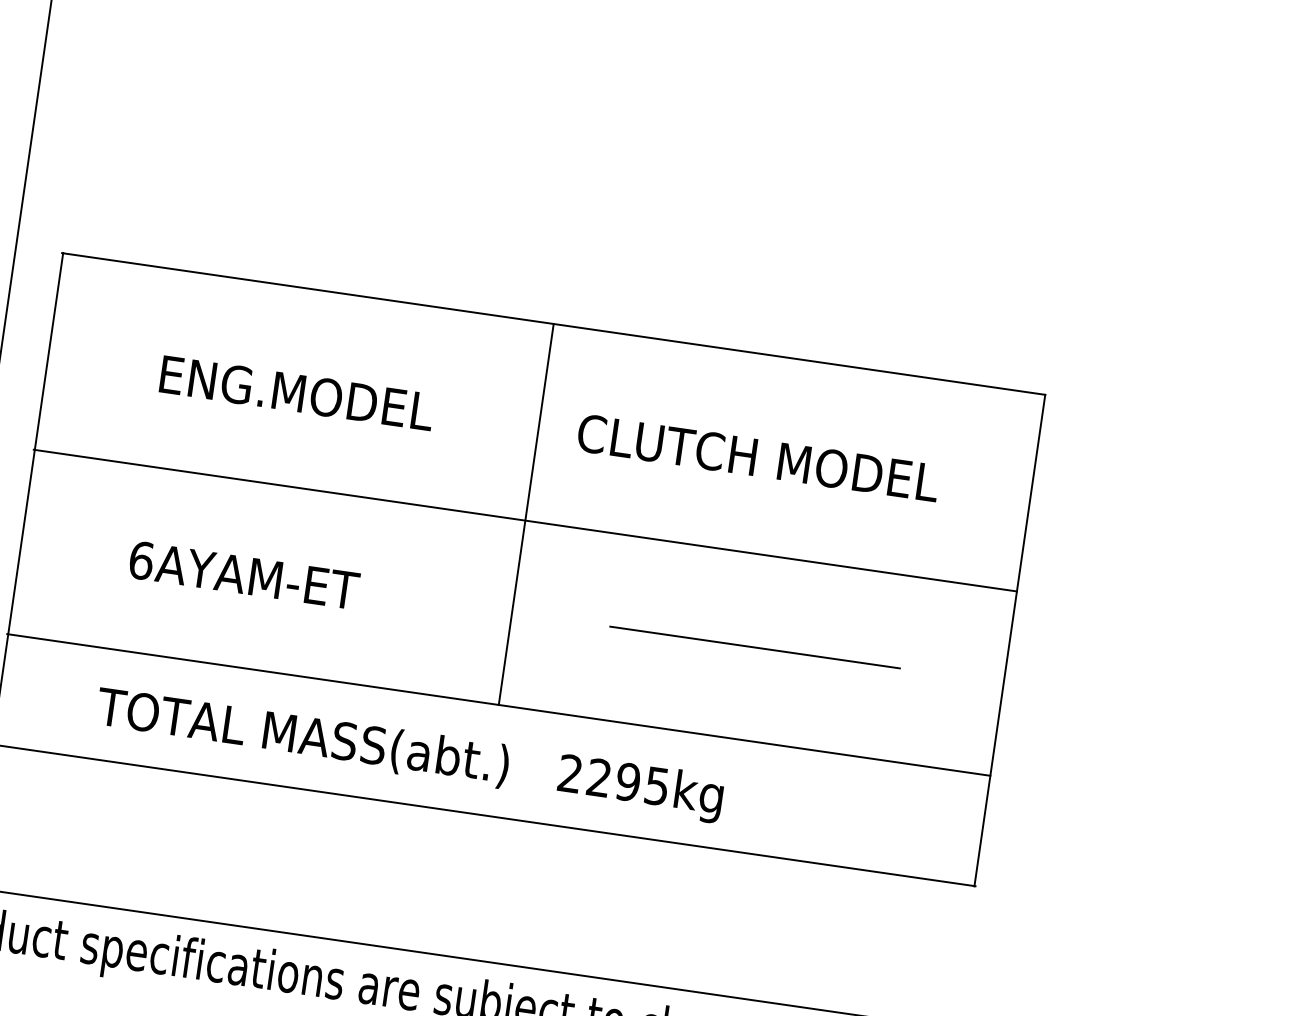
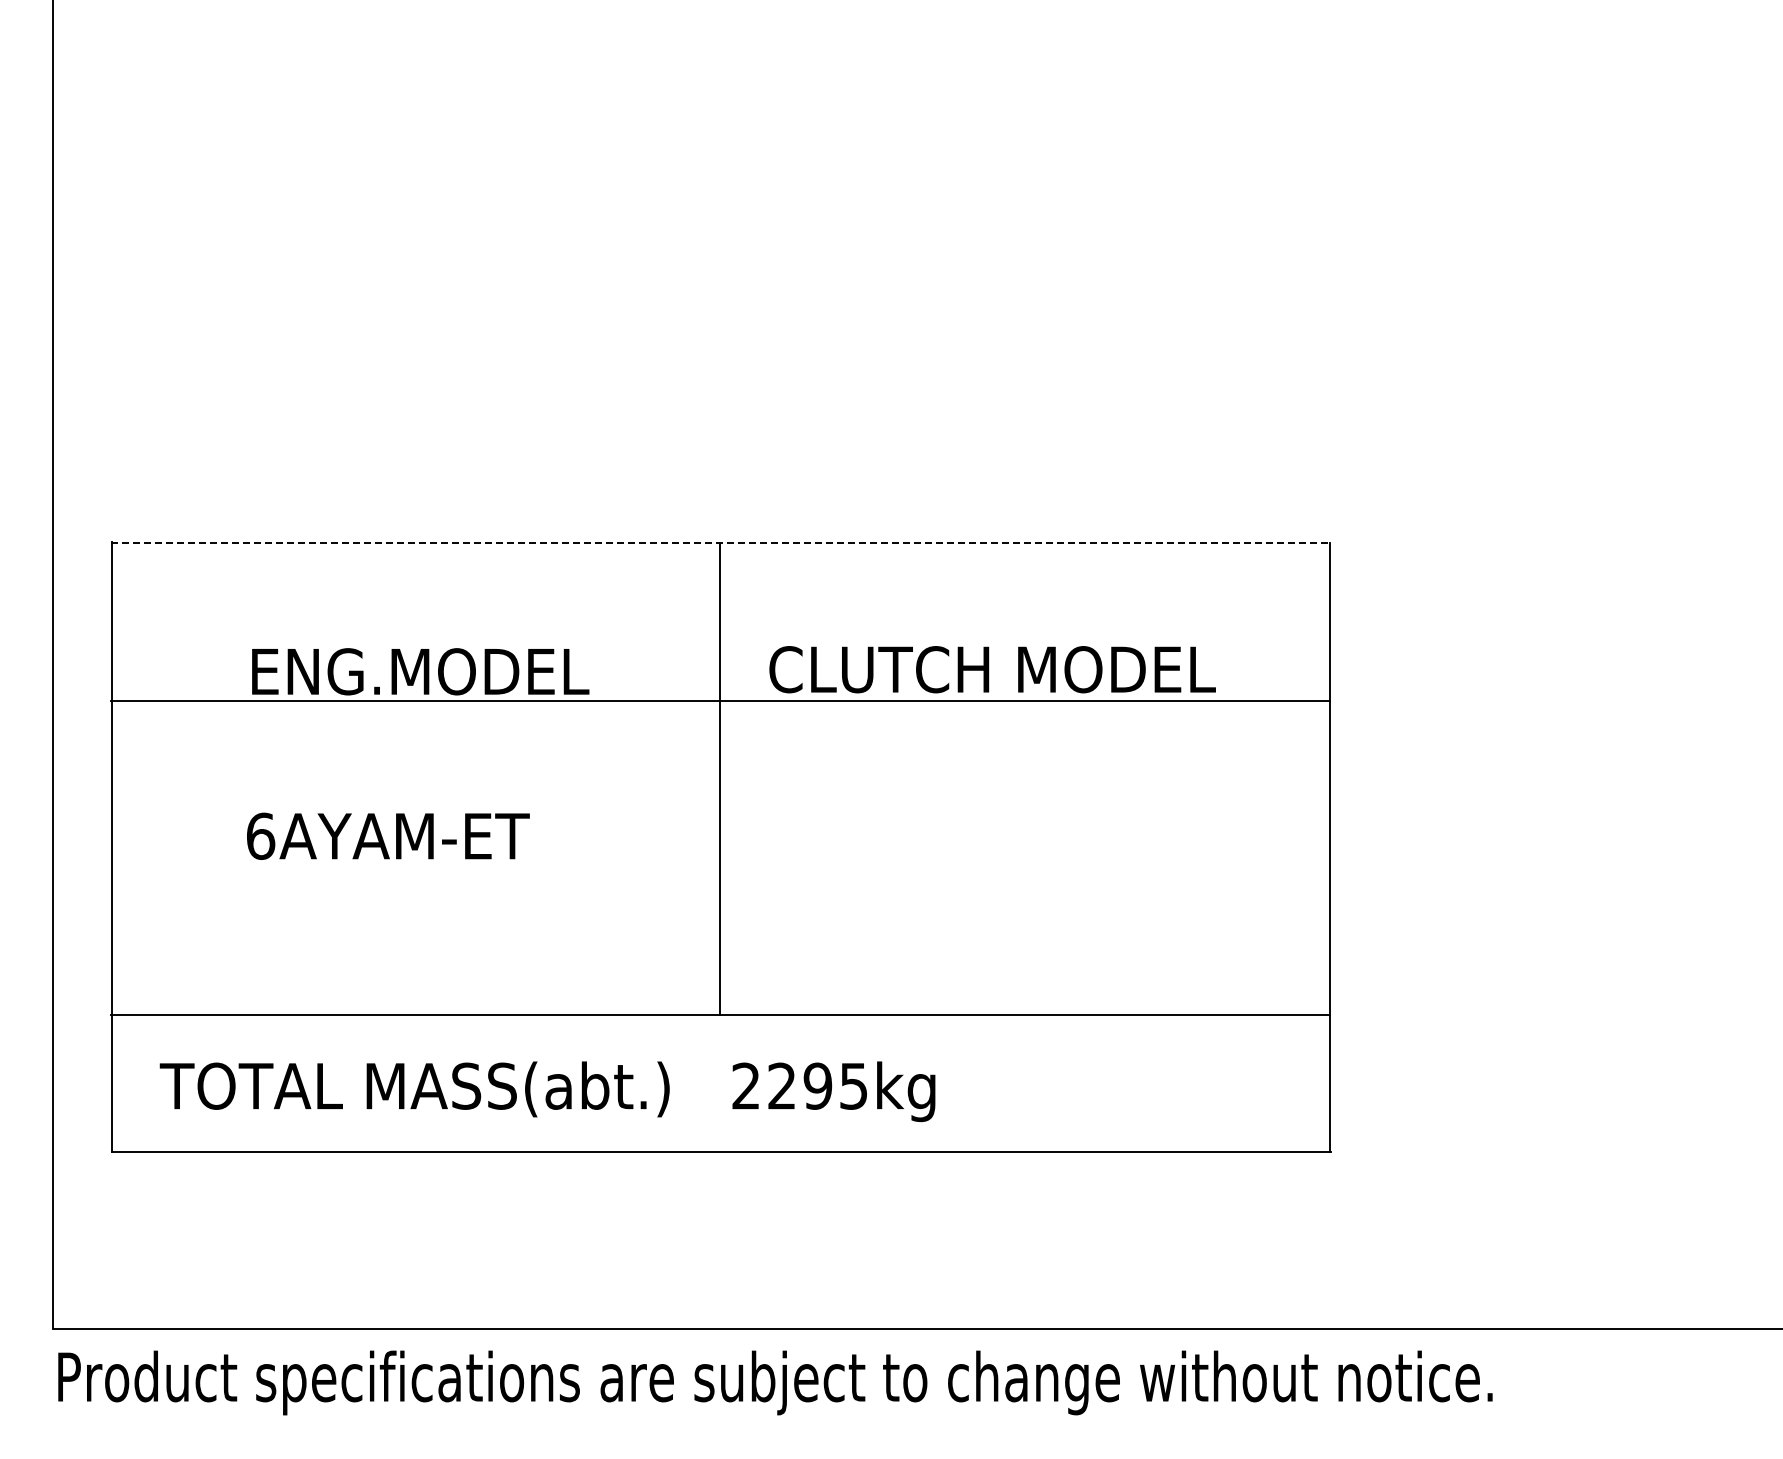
line: (553, 323) -> (720, 542), solid -> dashed
line: (524, 520) -> (719, 701), moved
text: (244, 574) -> (388, 835), moved
line: (755, 646) -> (1021, 899), removed
text: (409, 754) -> (547, 1091), moved

